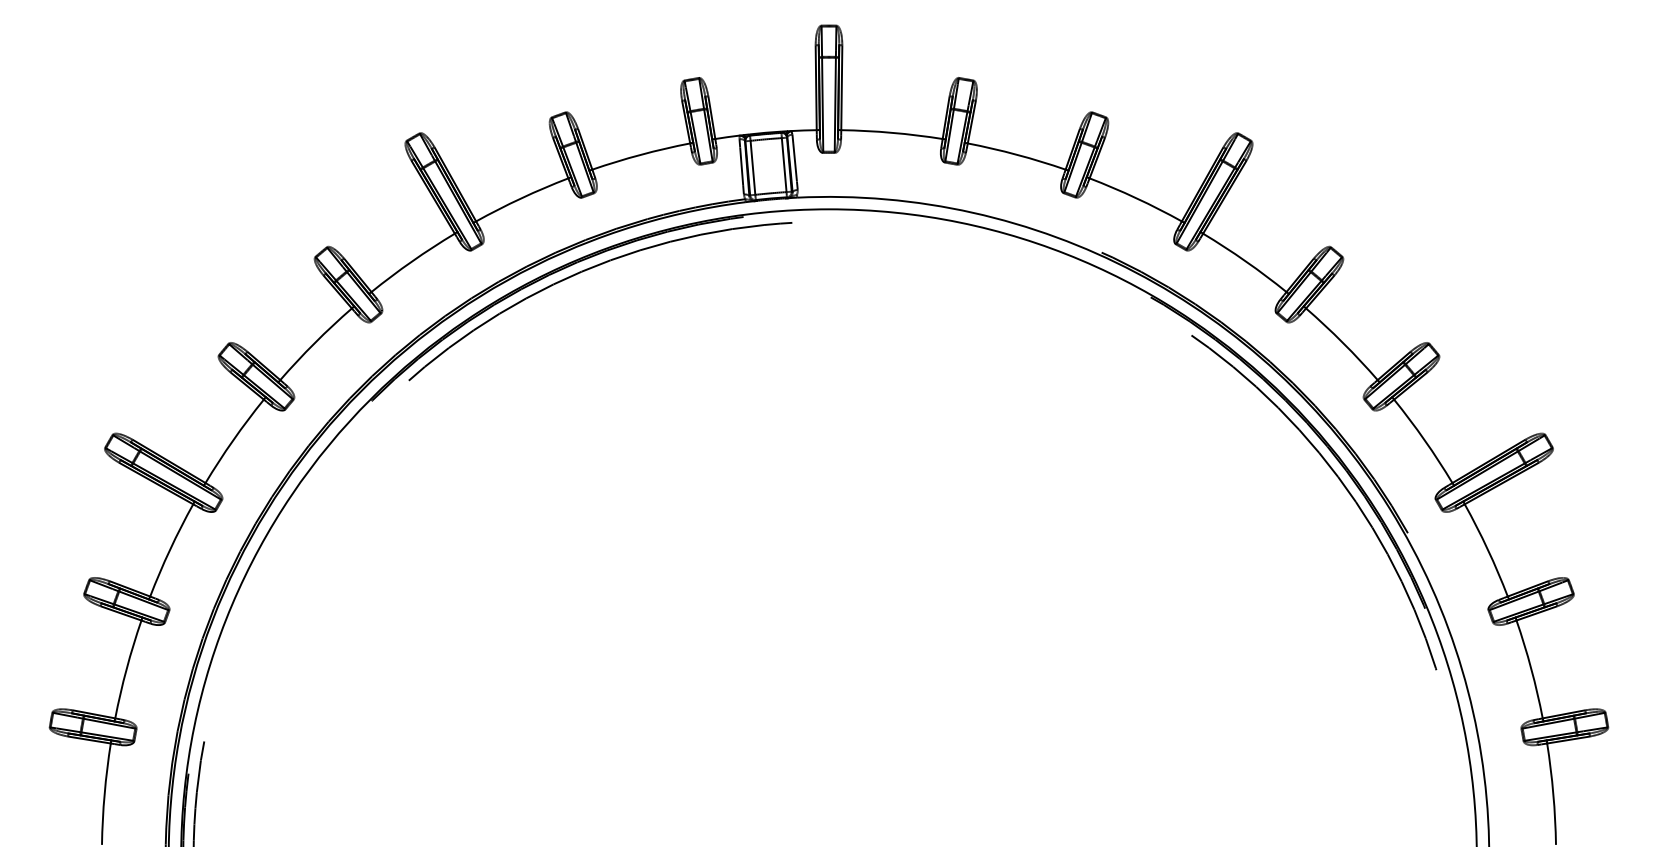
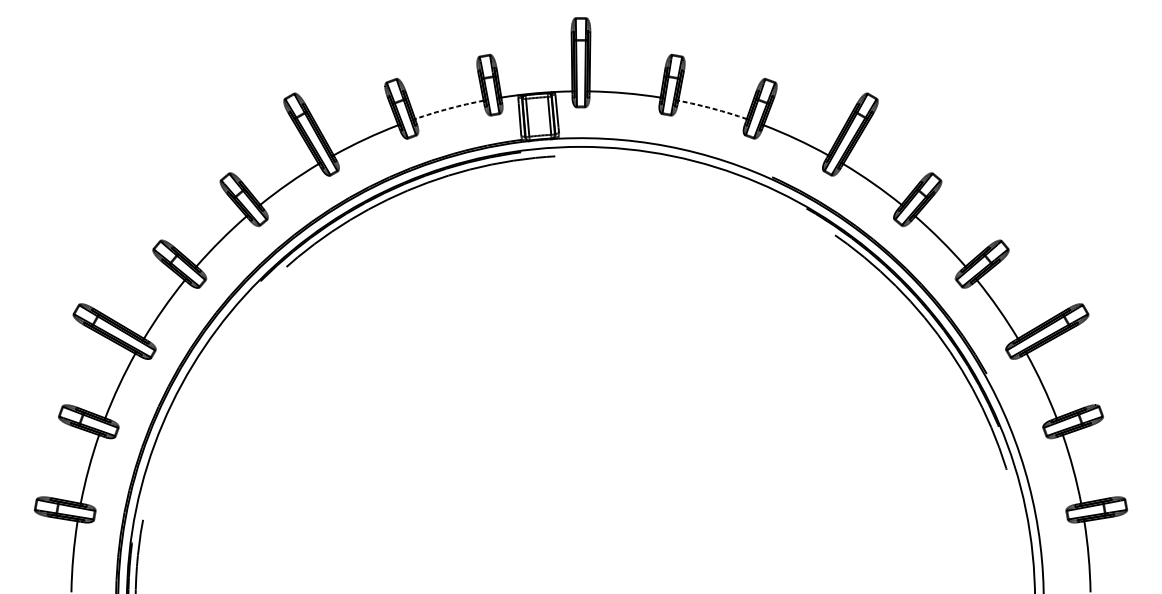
arc: (640, 154) -> (448, 108), solid -> dashed
arc: (1017, 154) -> (713, 108), solid -> dashed

